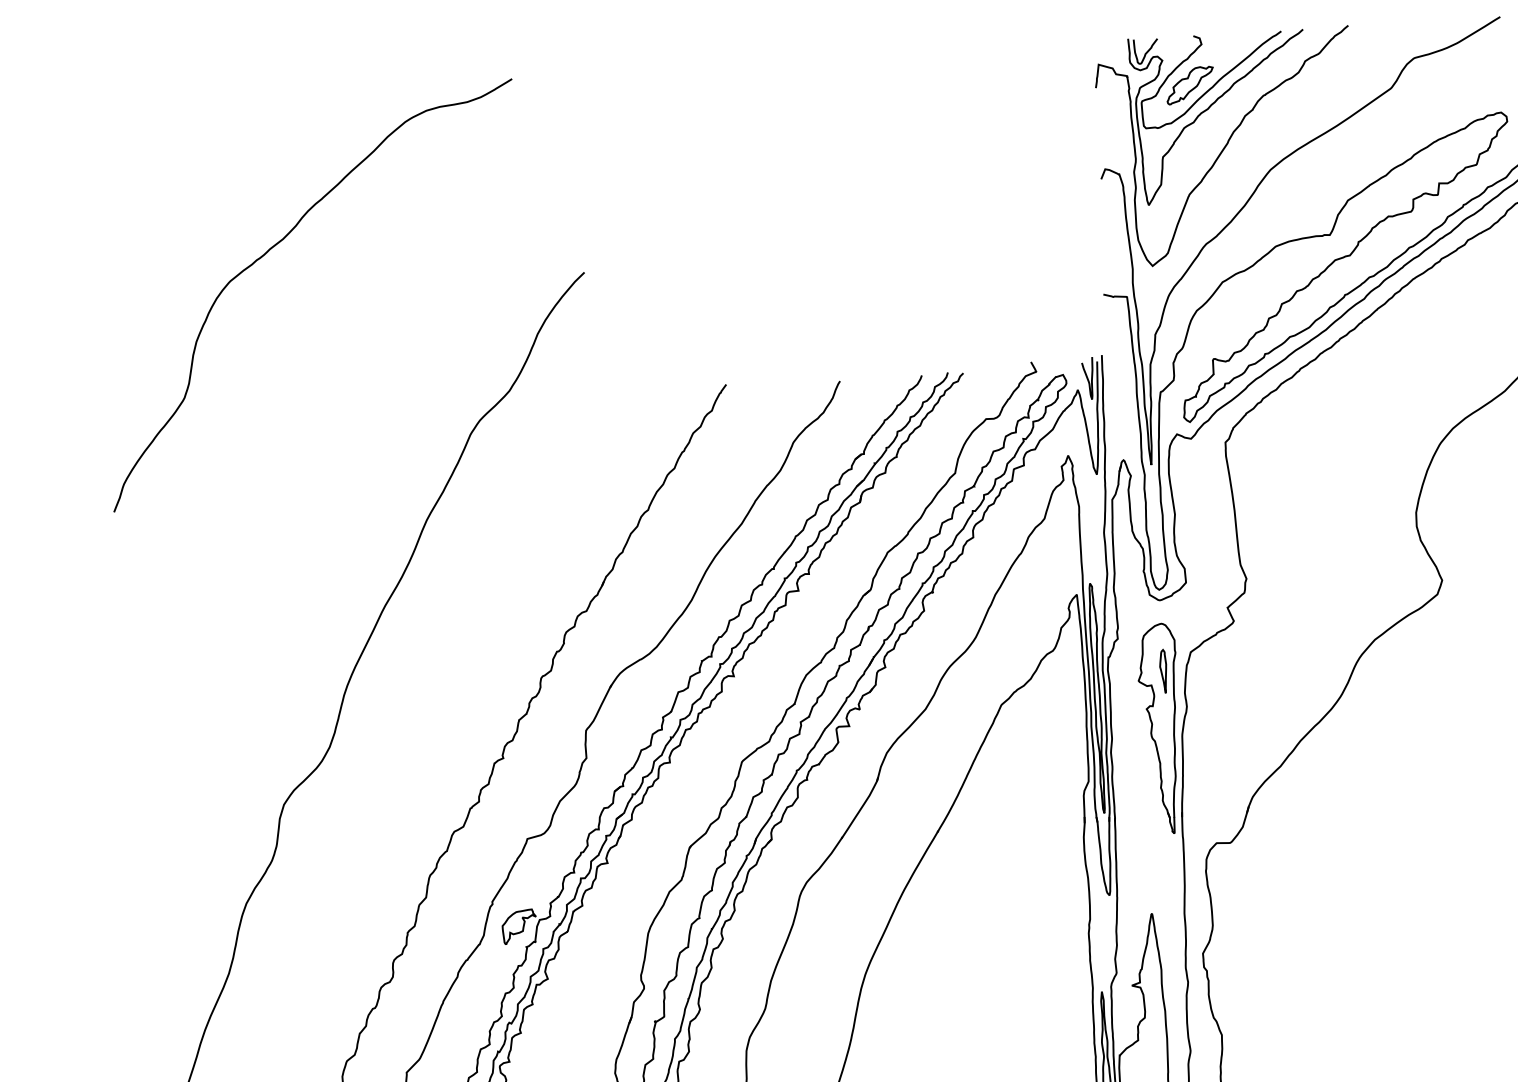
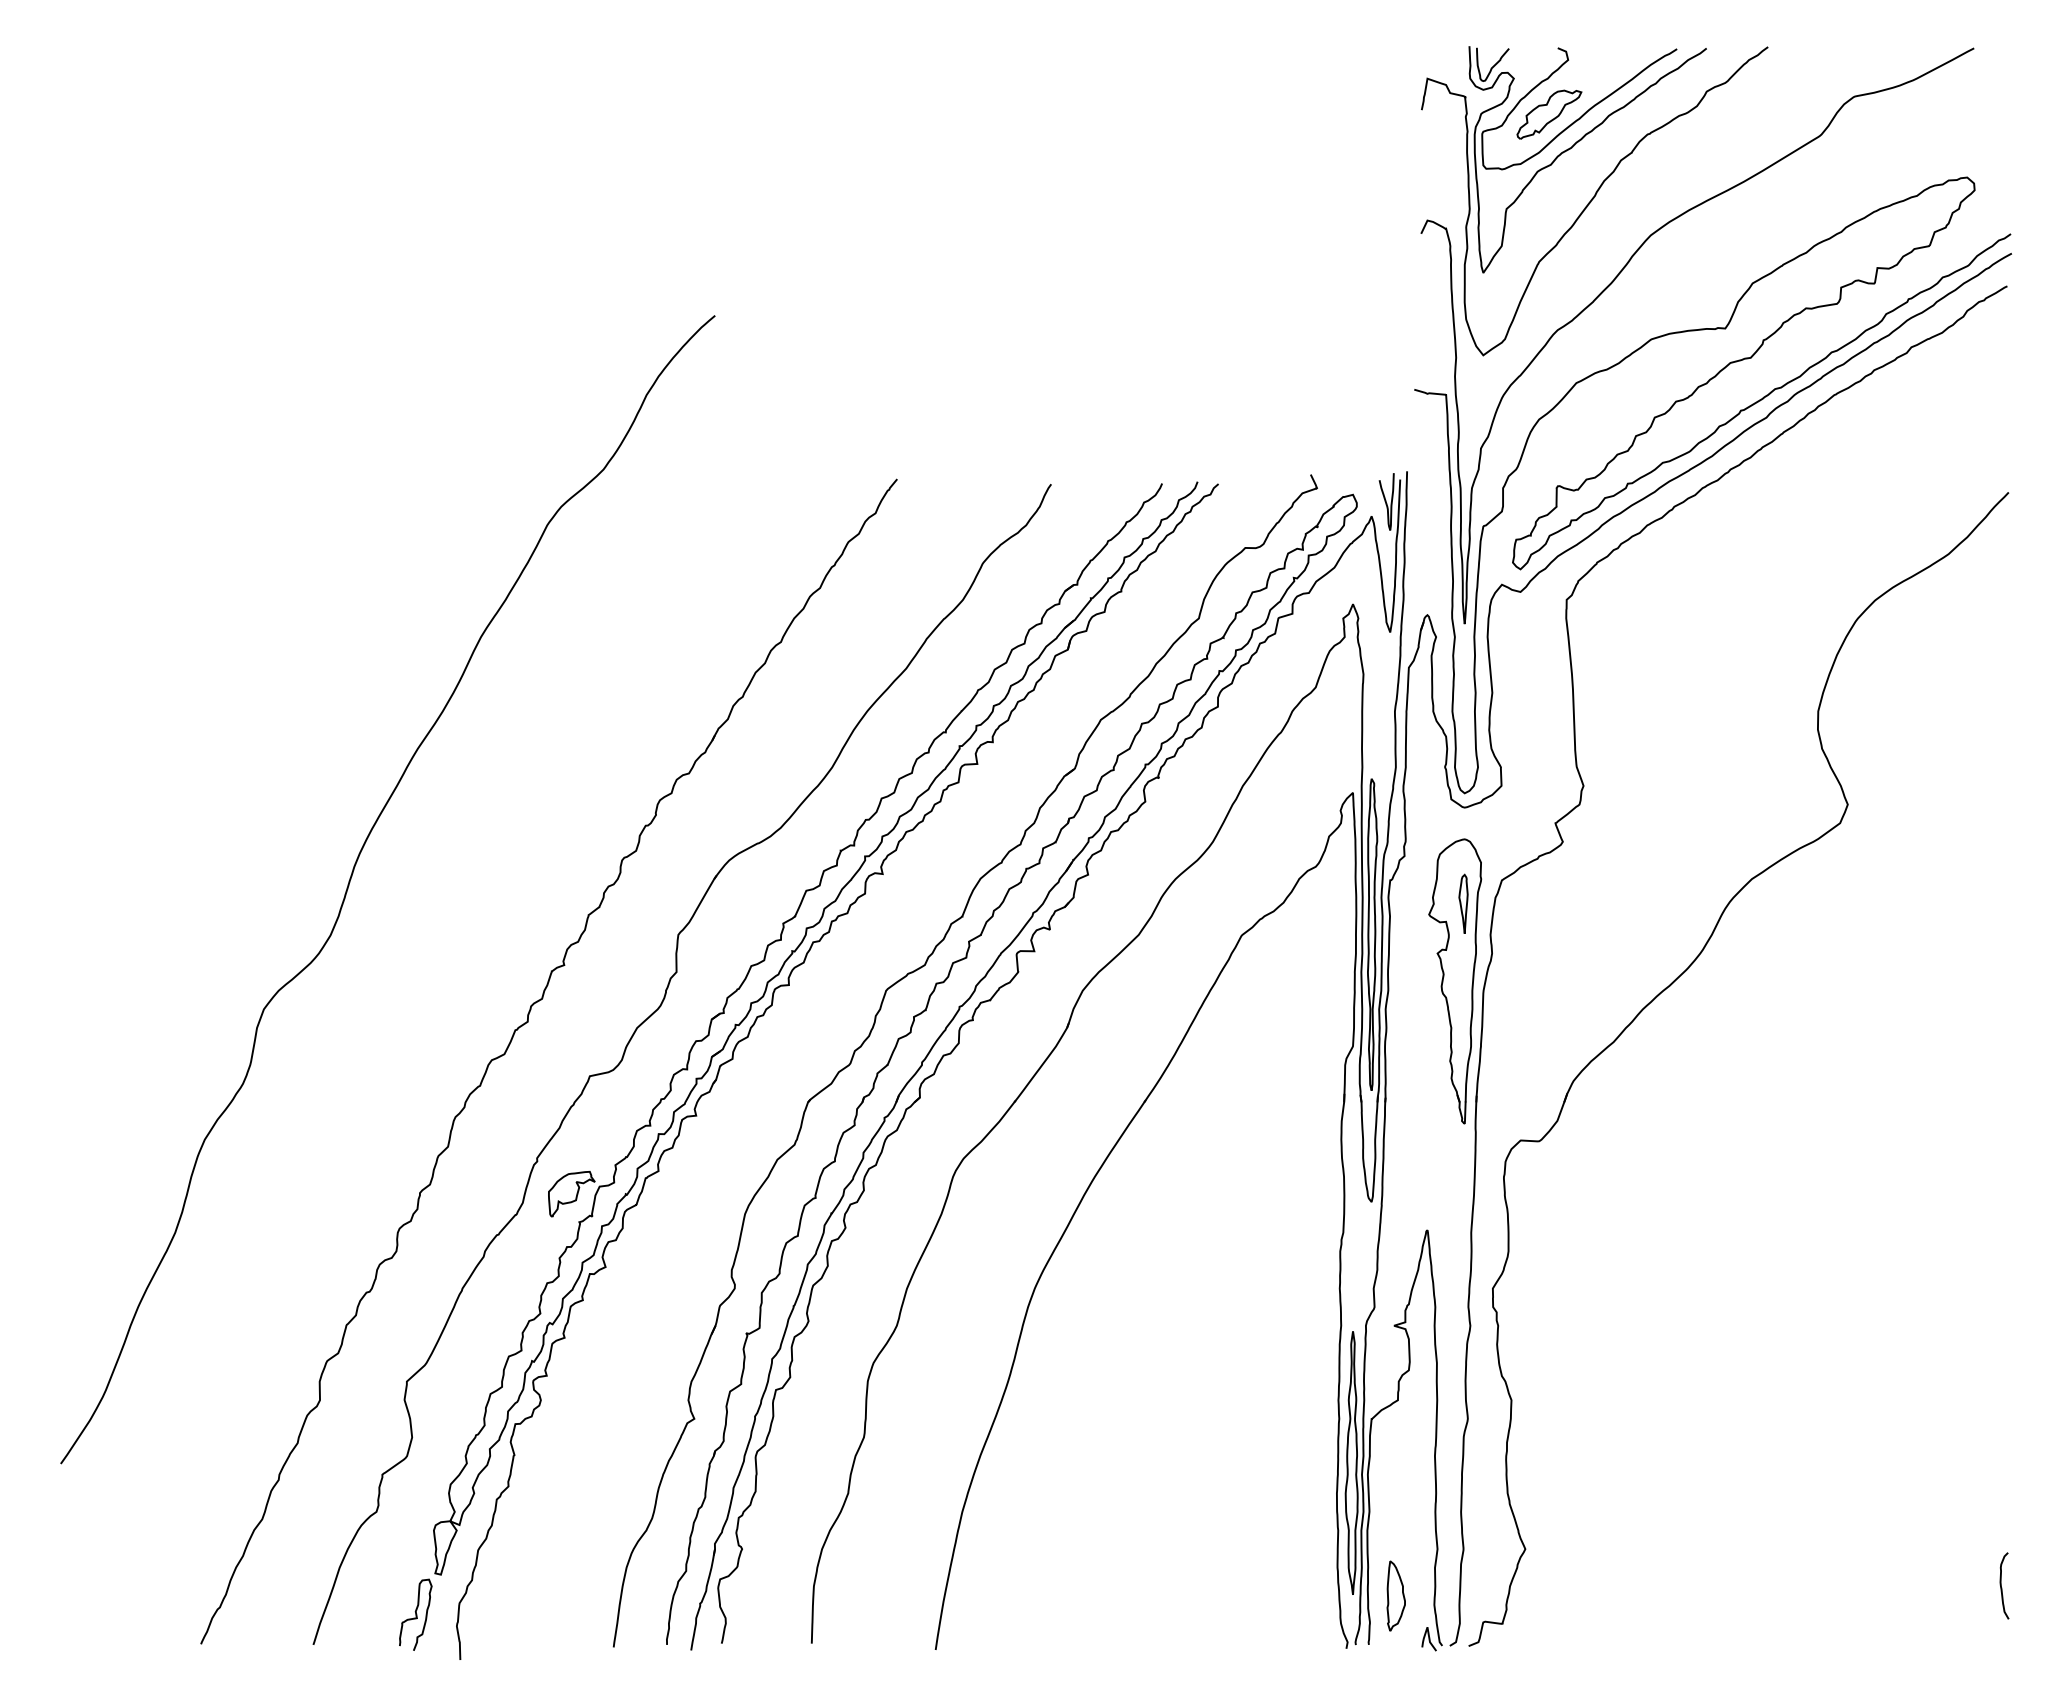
curve: (275, 245) -> (300, 253), removed

